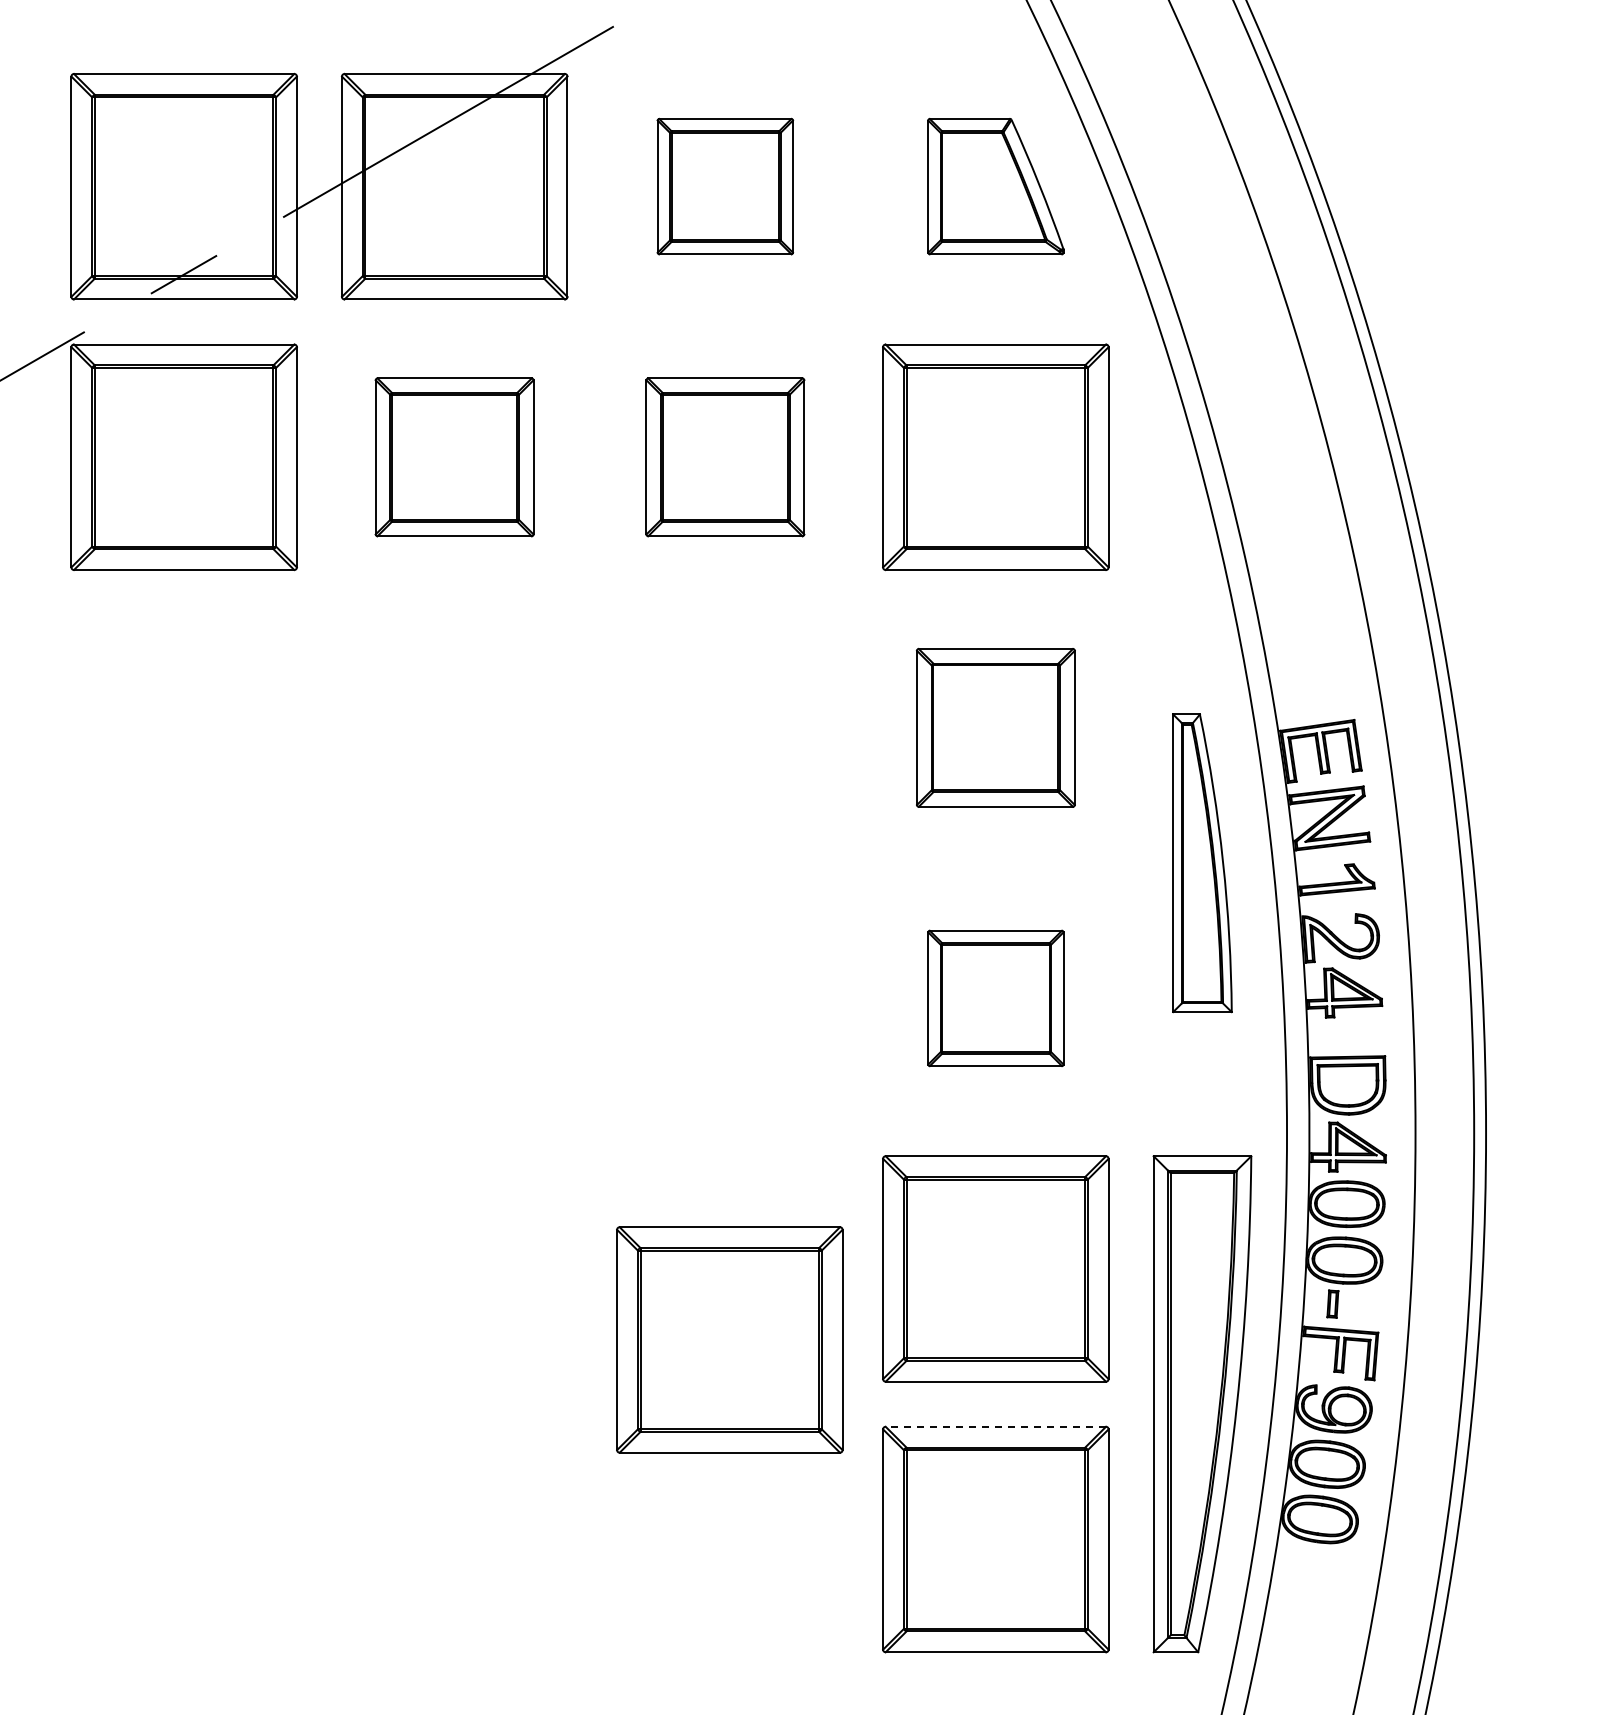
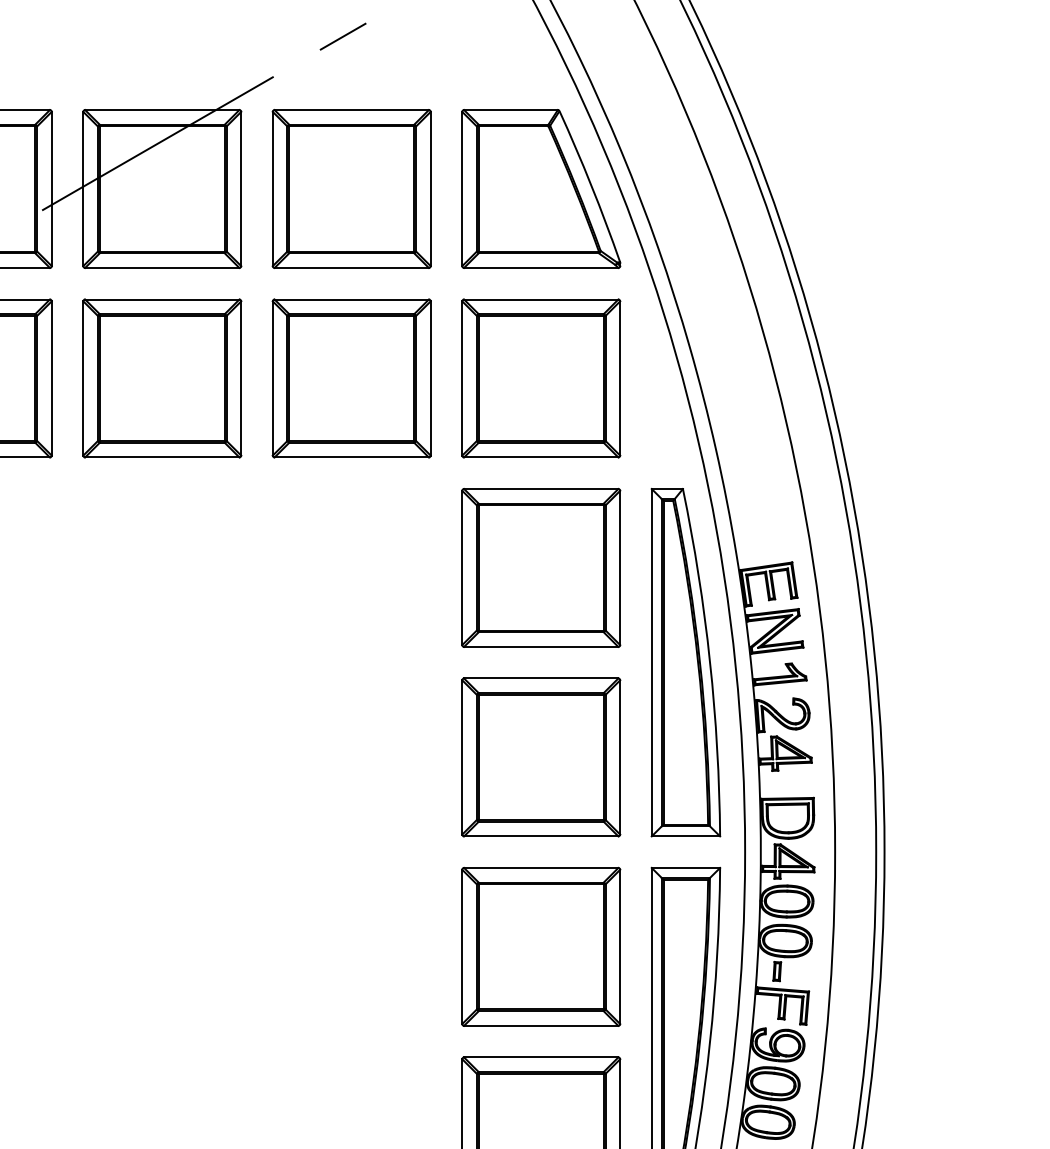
part: (725, 186) -> (351, 188), size x1.67
part: (995, 186) -> (540, 188), size x1.67
part: (454, 457) -> (162, 378), size x1.43
part: (725, 457) -> (351, 378), size x1.43
part: (995, 727) -> (540, 567), size x1.43
part: (1202, 863) -> (685, 662), size x1.67
part: (995, 998) -> (540, 757), size x1.67
part: (729, 1339) -> (354, 996), removed
line: (995, 1426) -> (540, 1057), dashed -> solid

